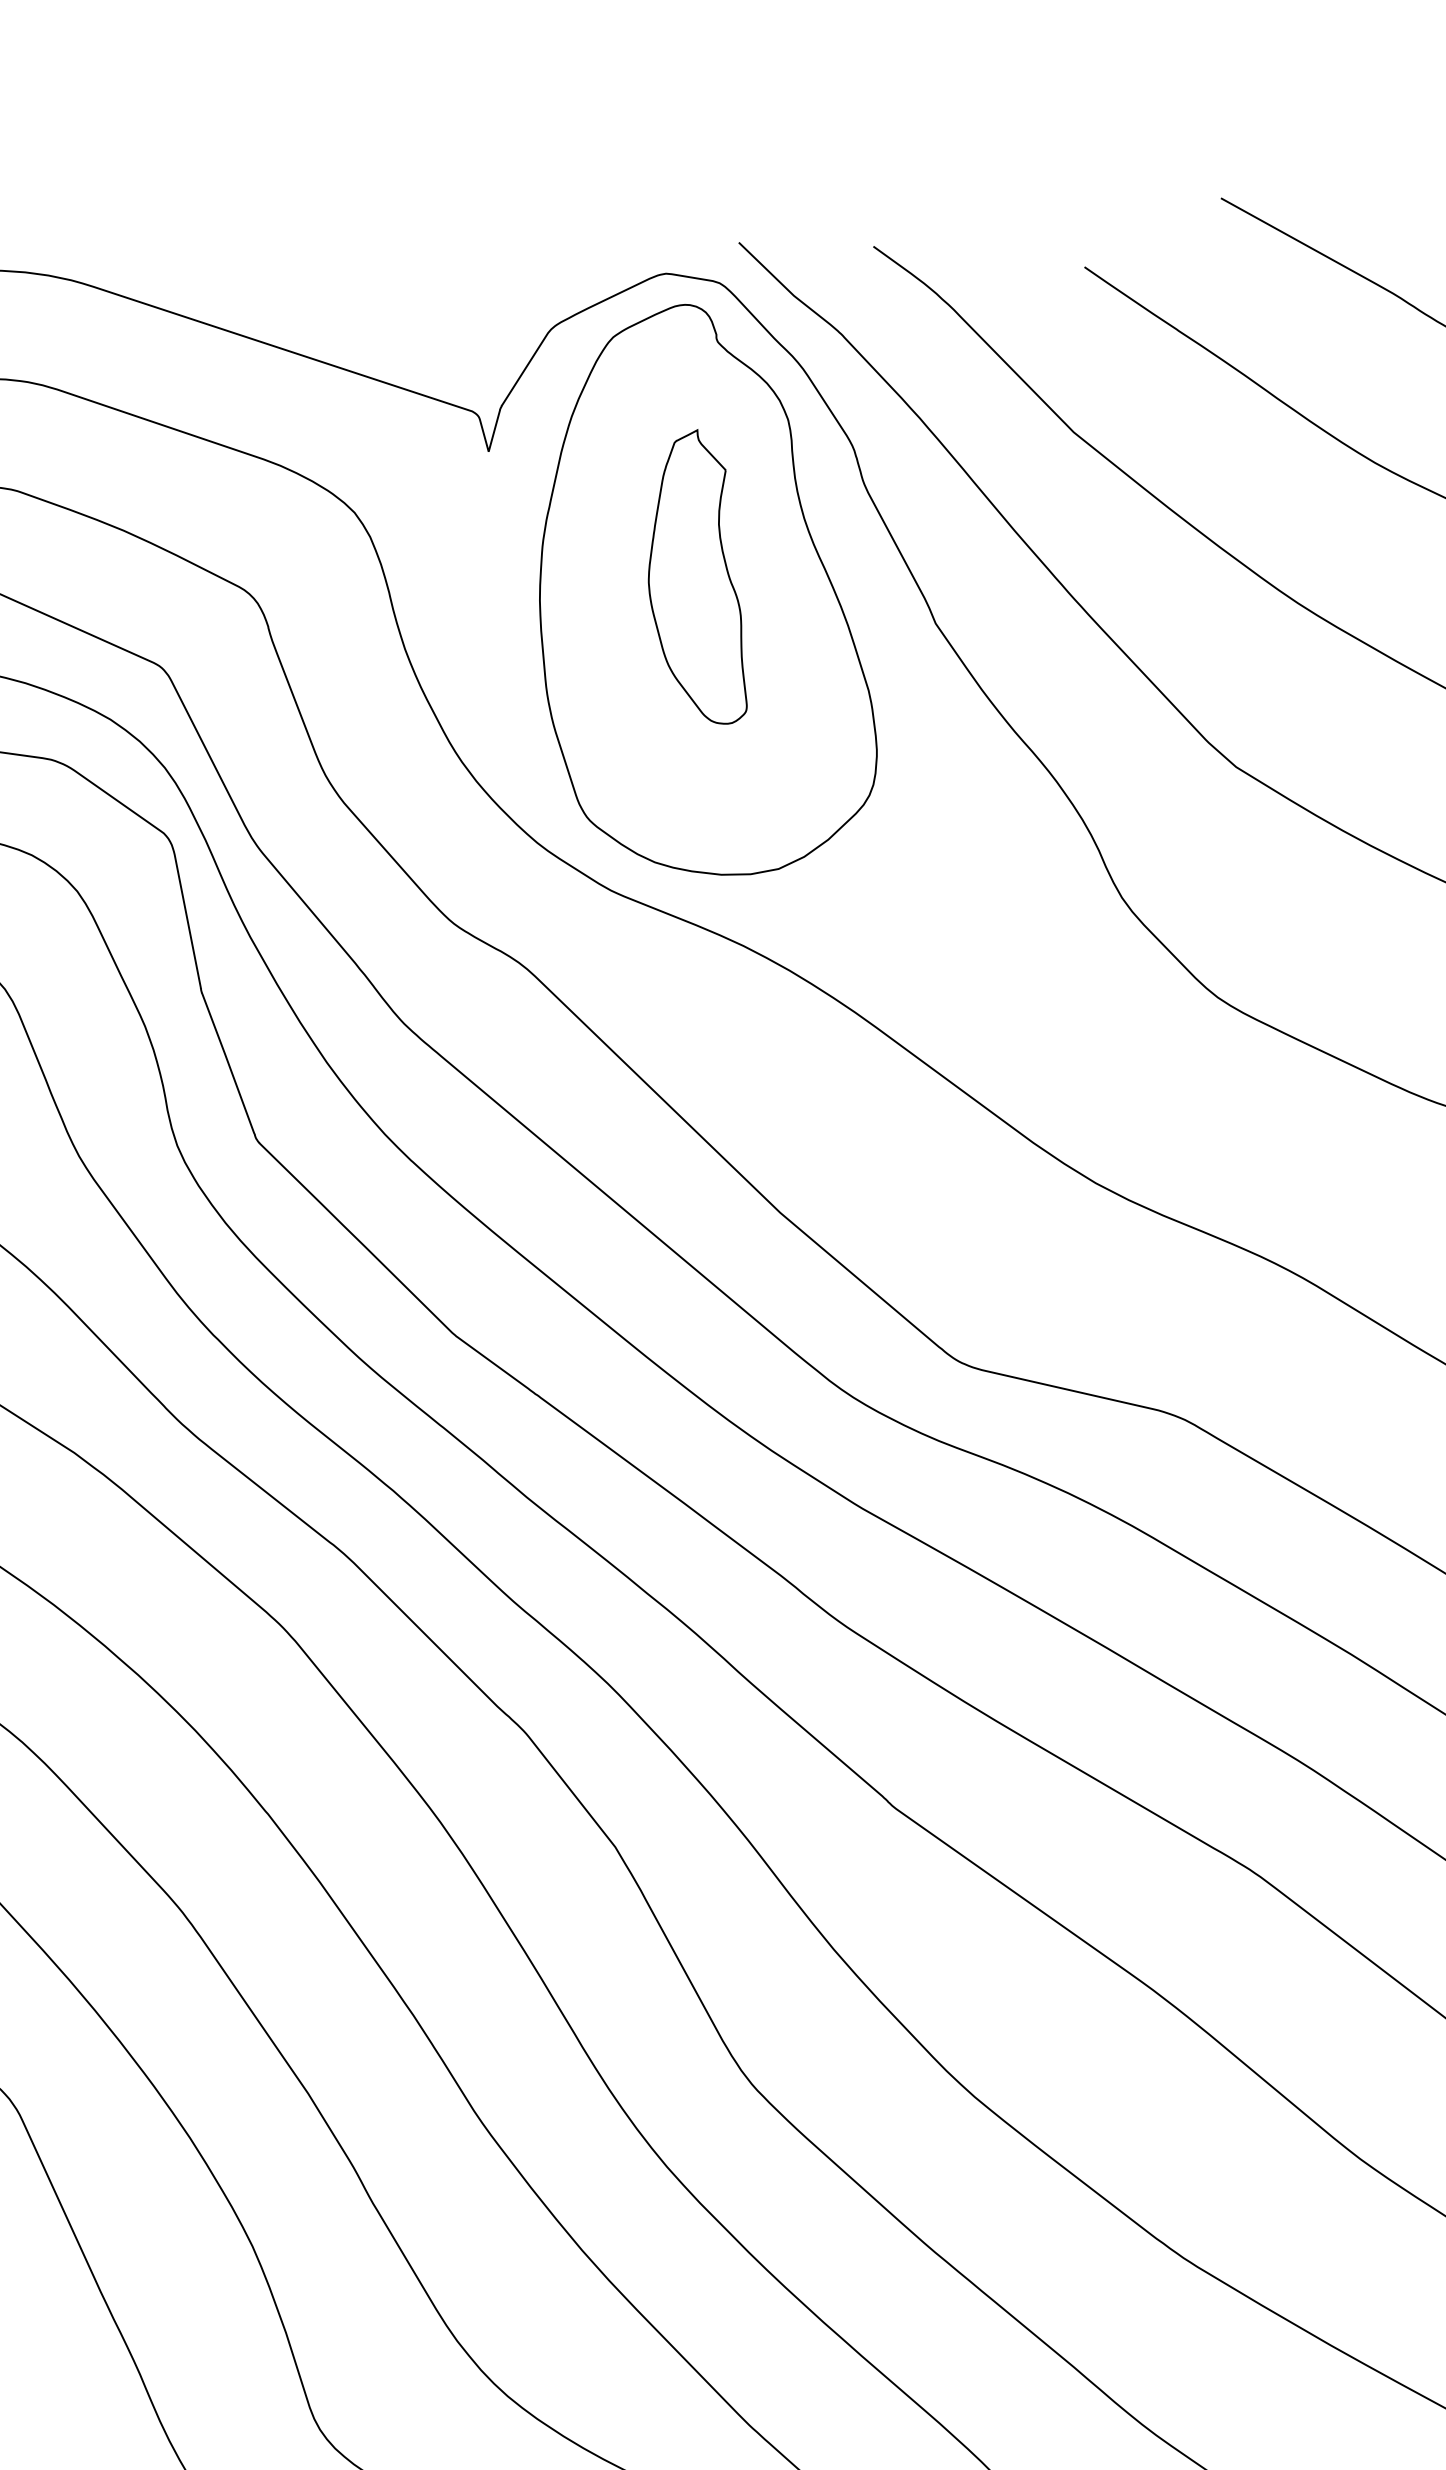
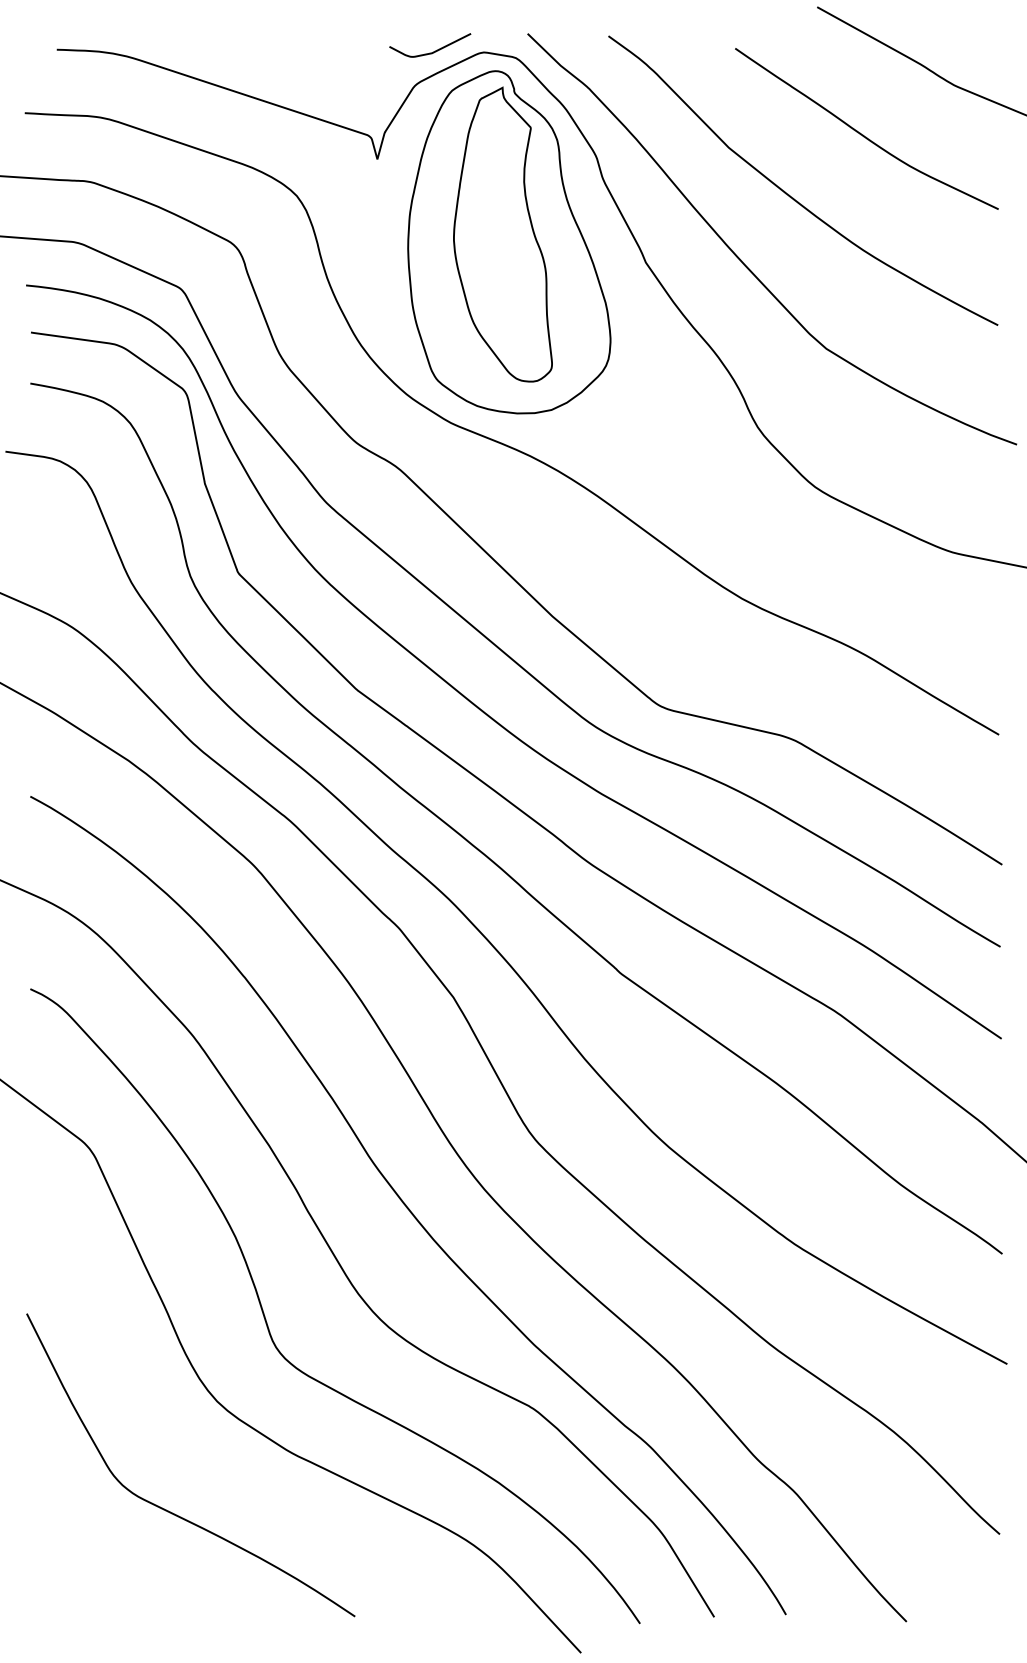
curve: (582, 272) -> (433, 51), added
part: (696, 576) -> (502, 234), size x1.67

